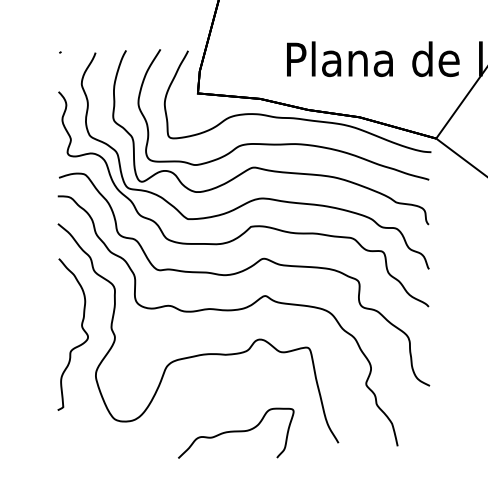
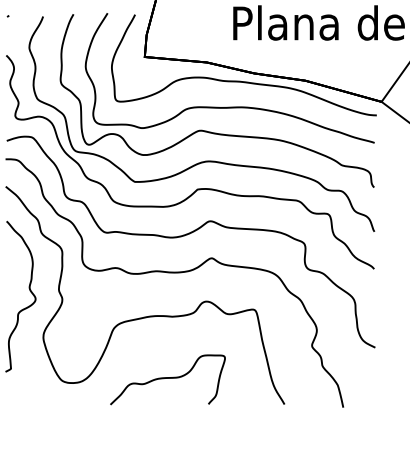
curve: (236, 432) -> (168, 379), moved

